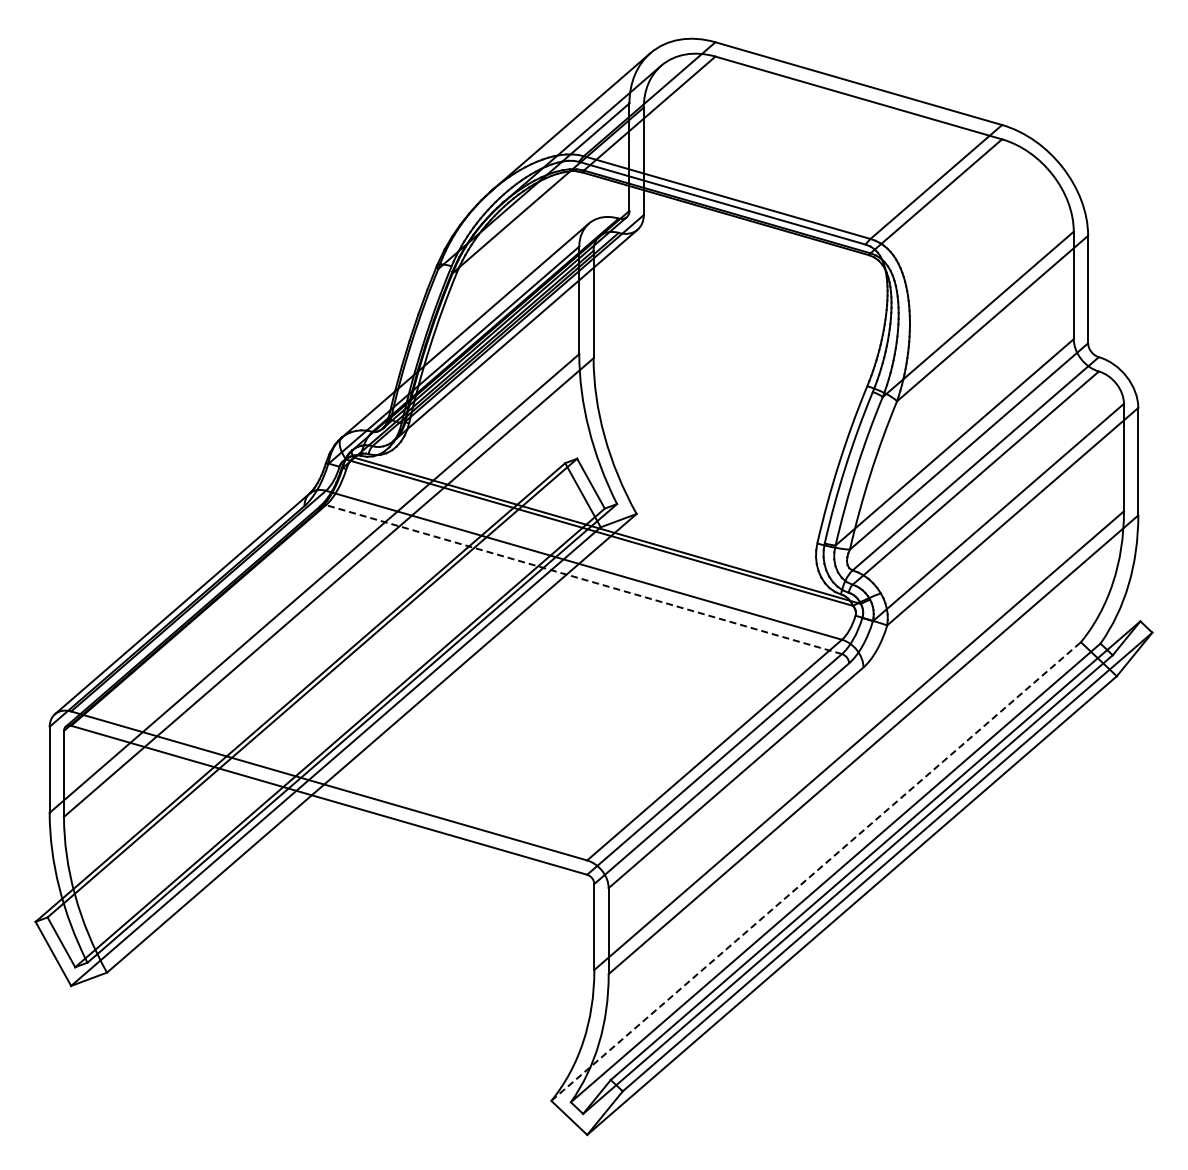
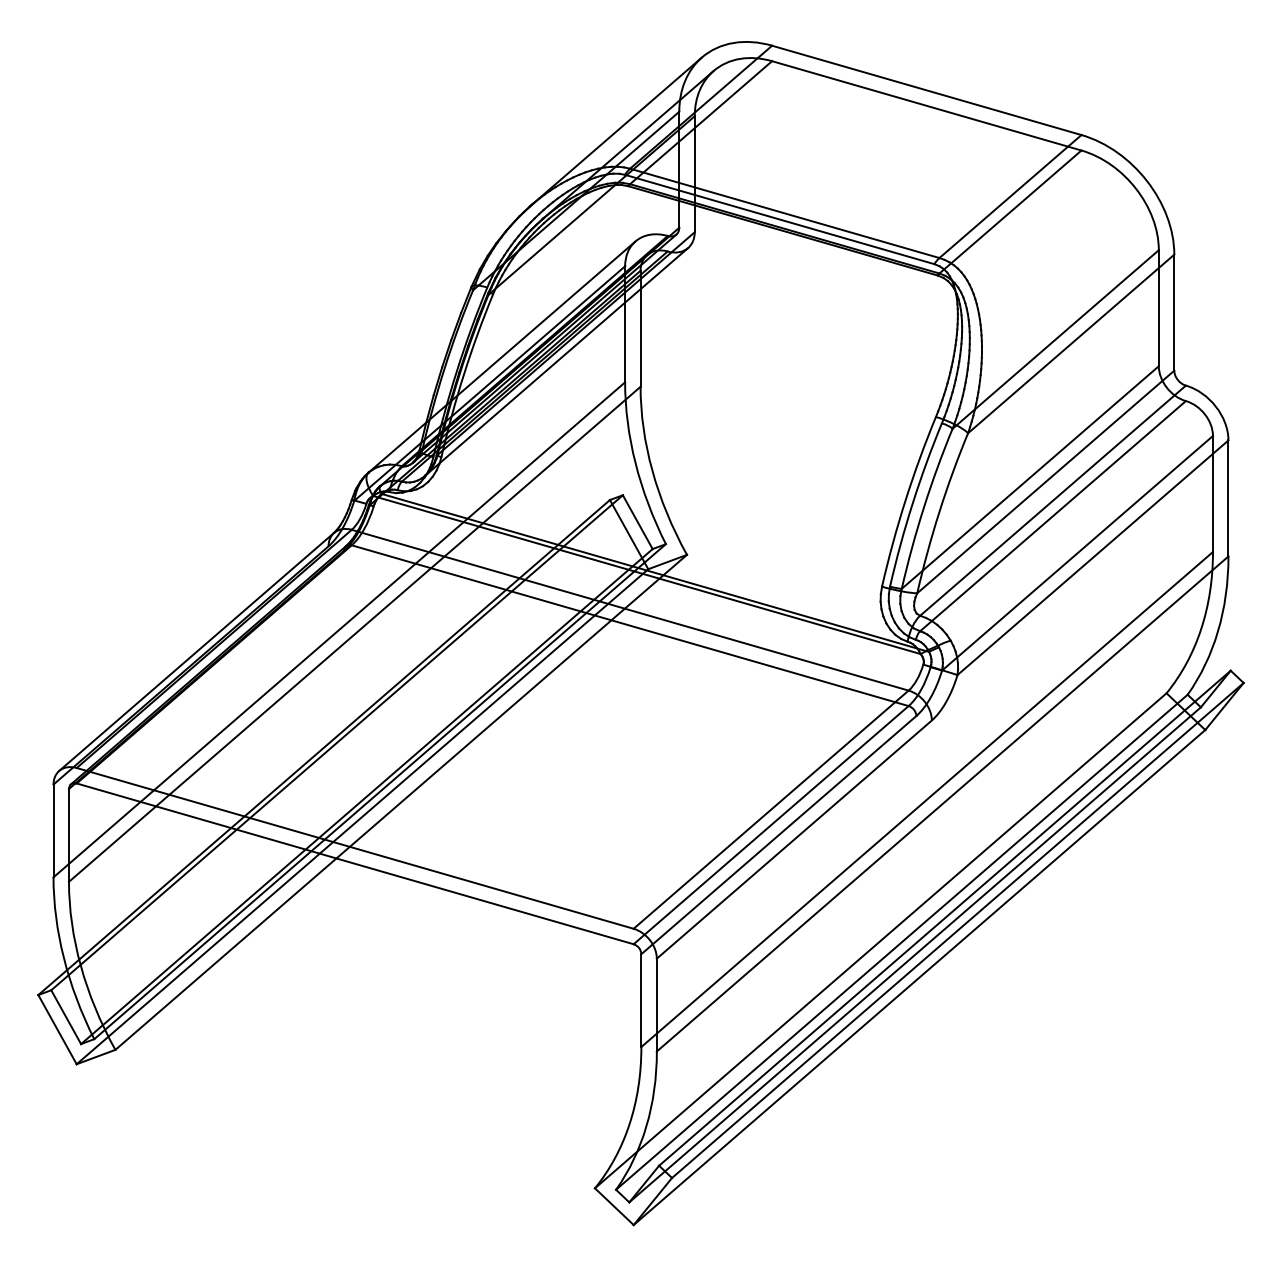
line: (583, 579) -> (629, 625), dashed -> solid
line: (816, 871) -> (881, 940), dashed -> solid

